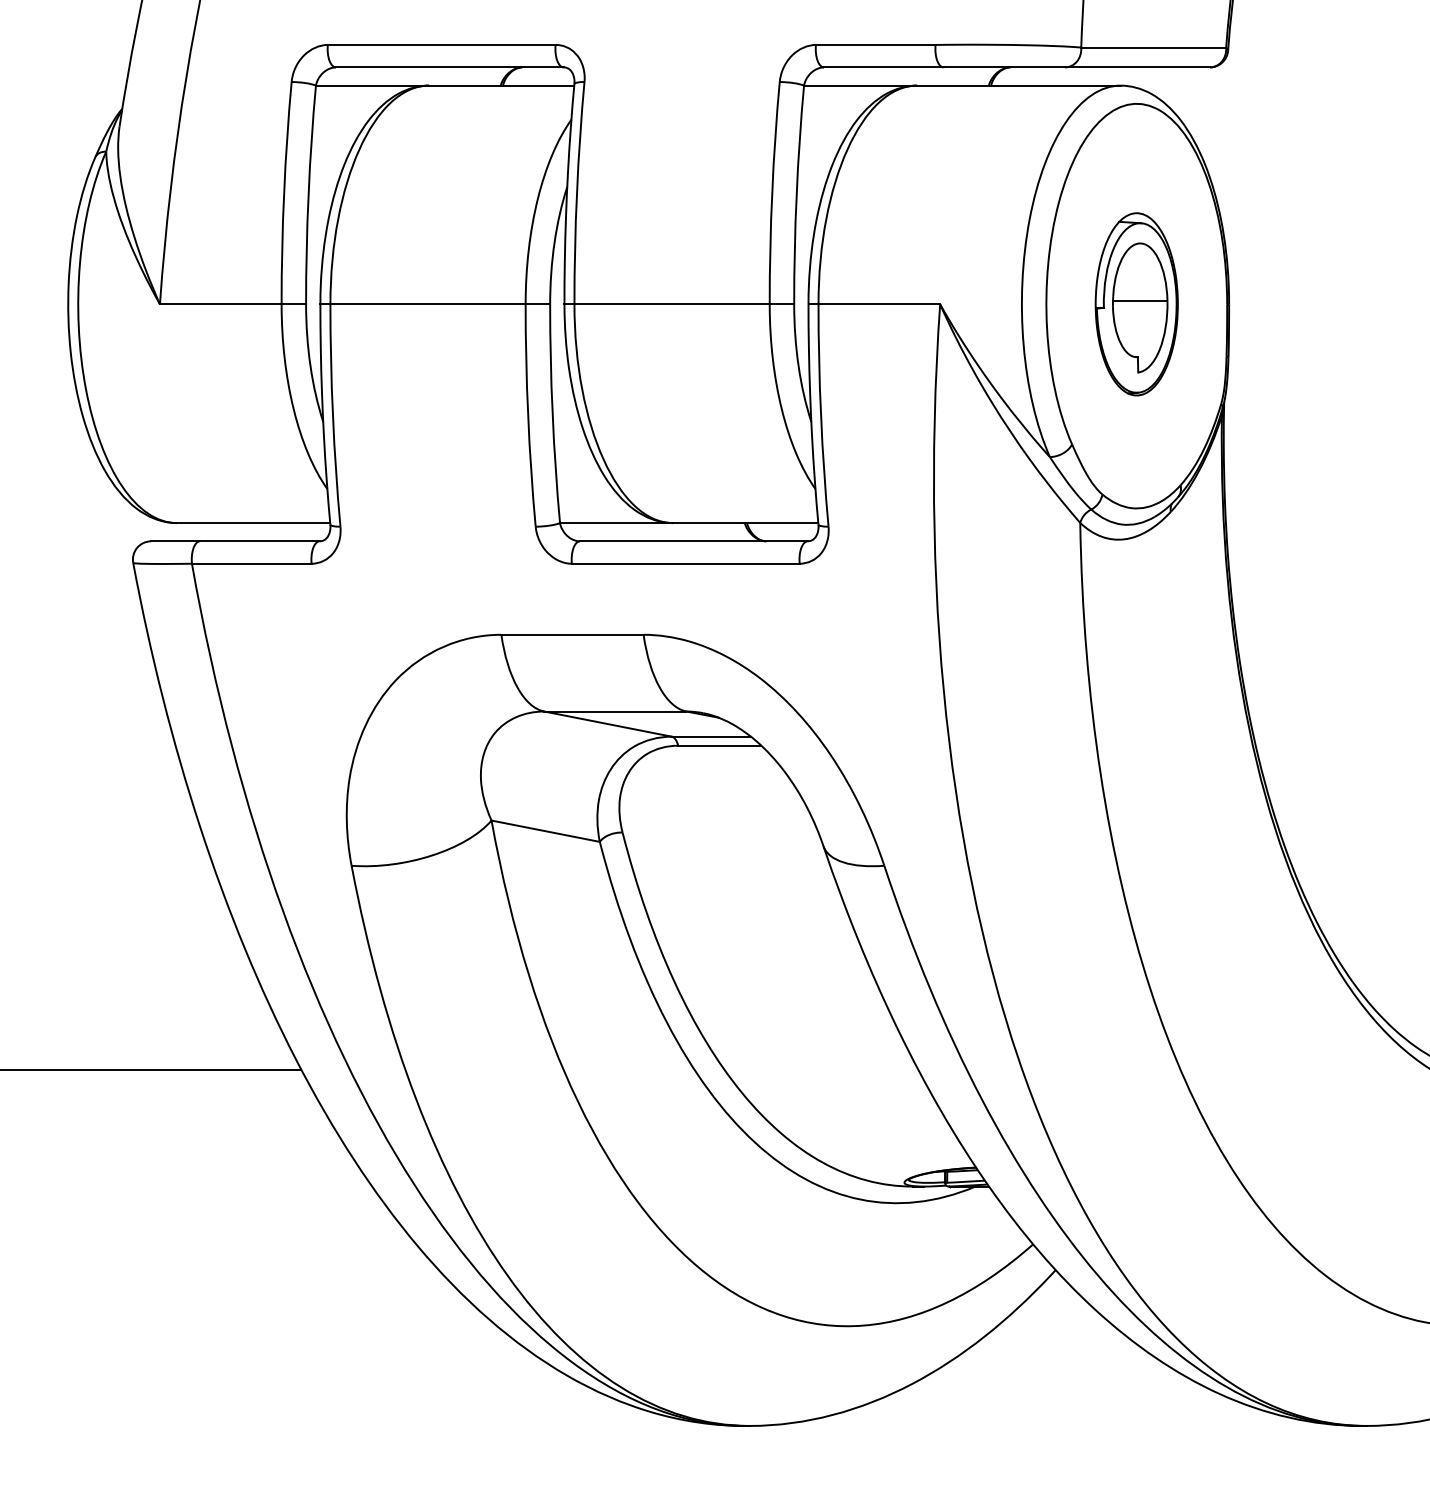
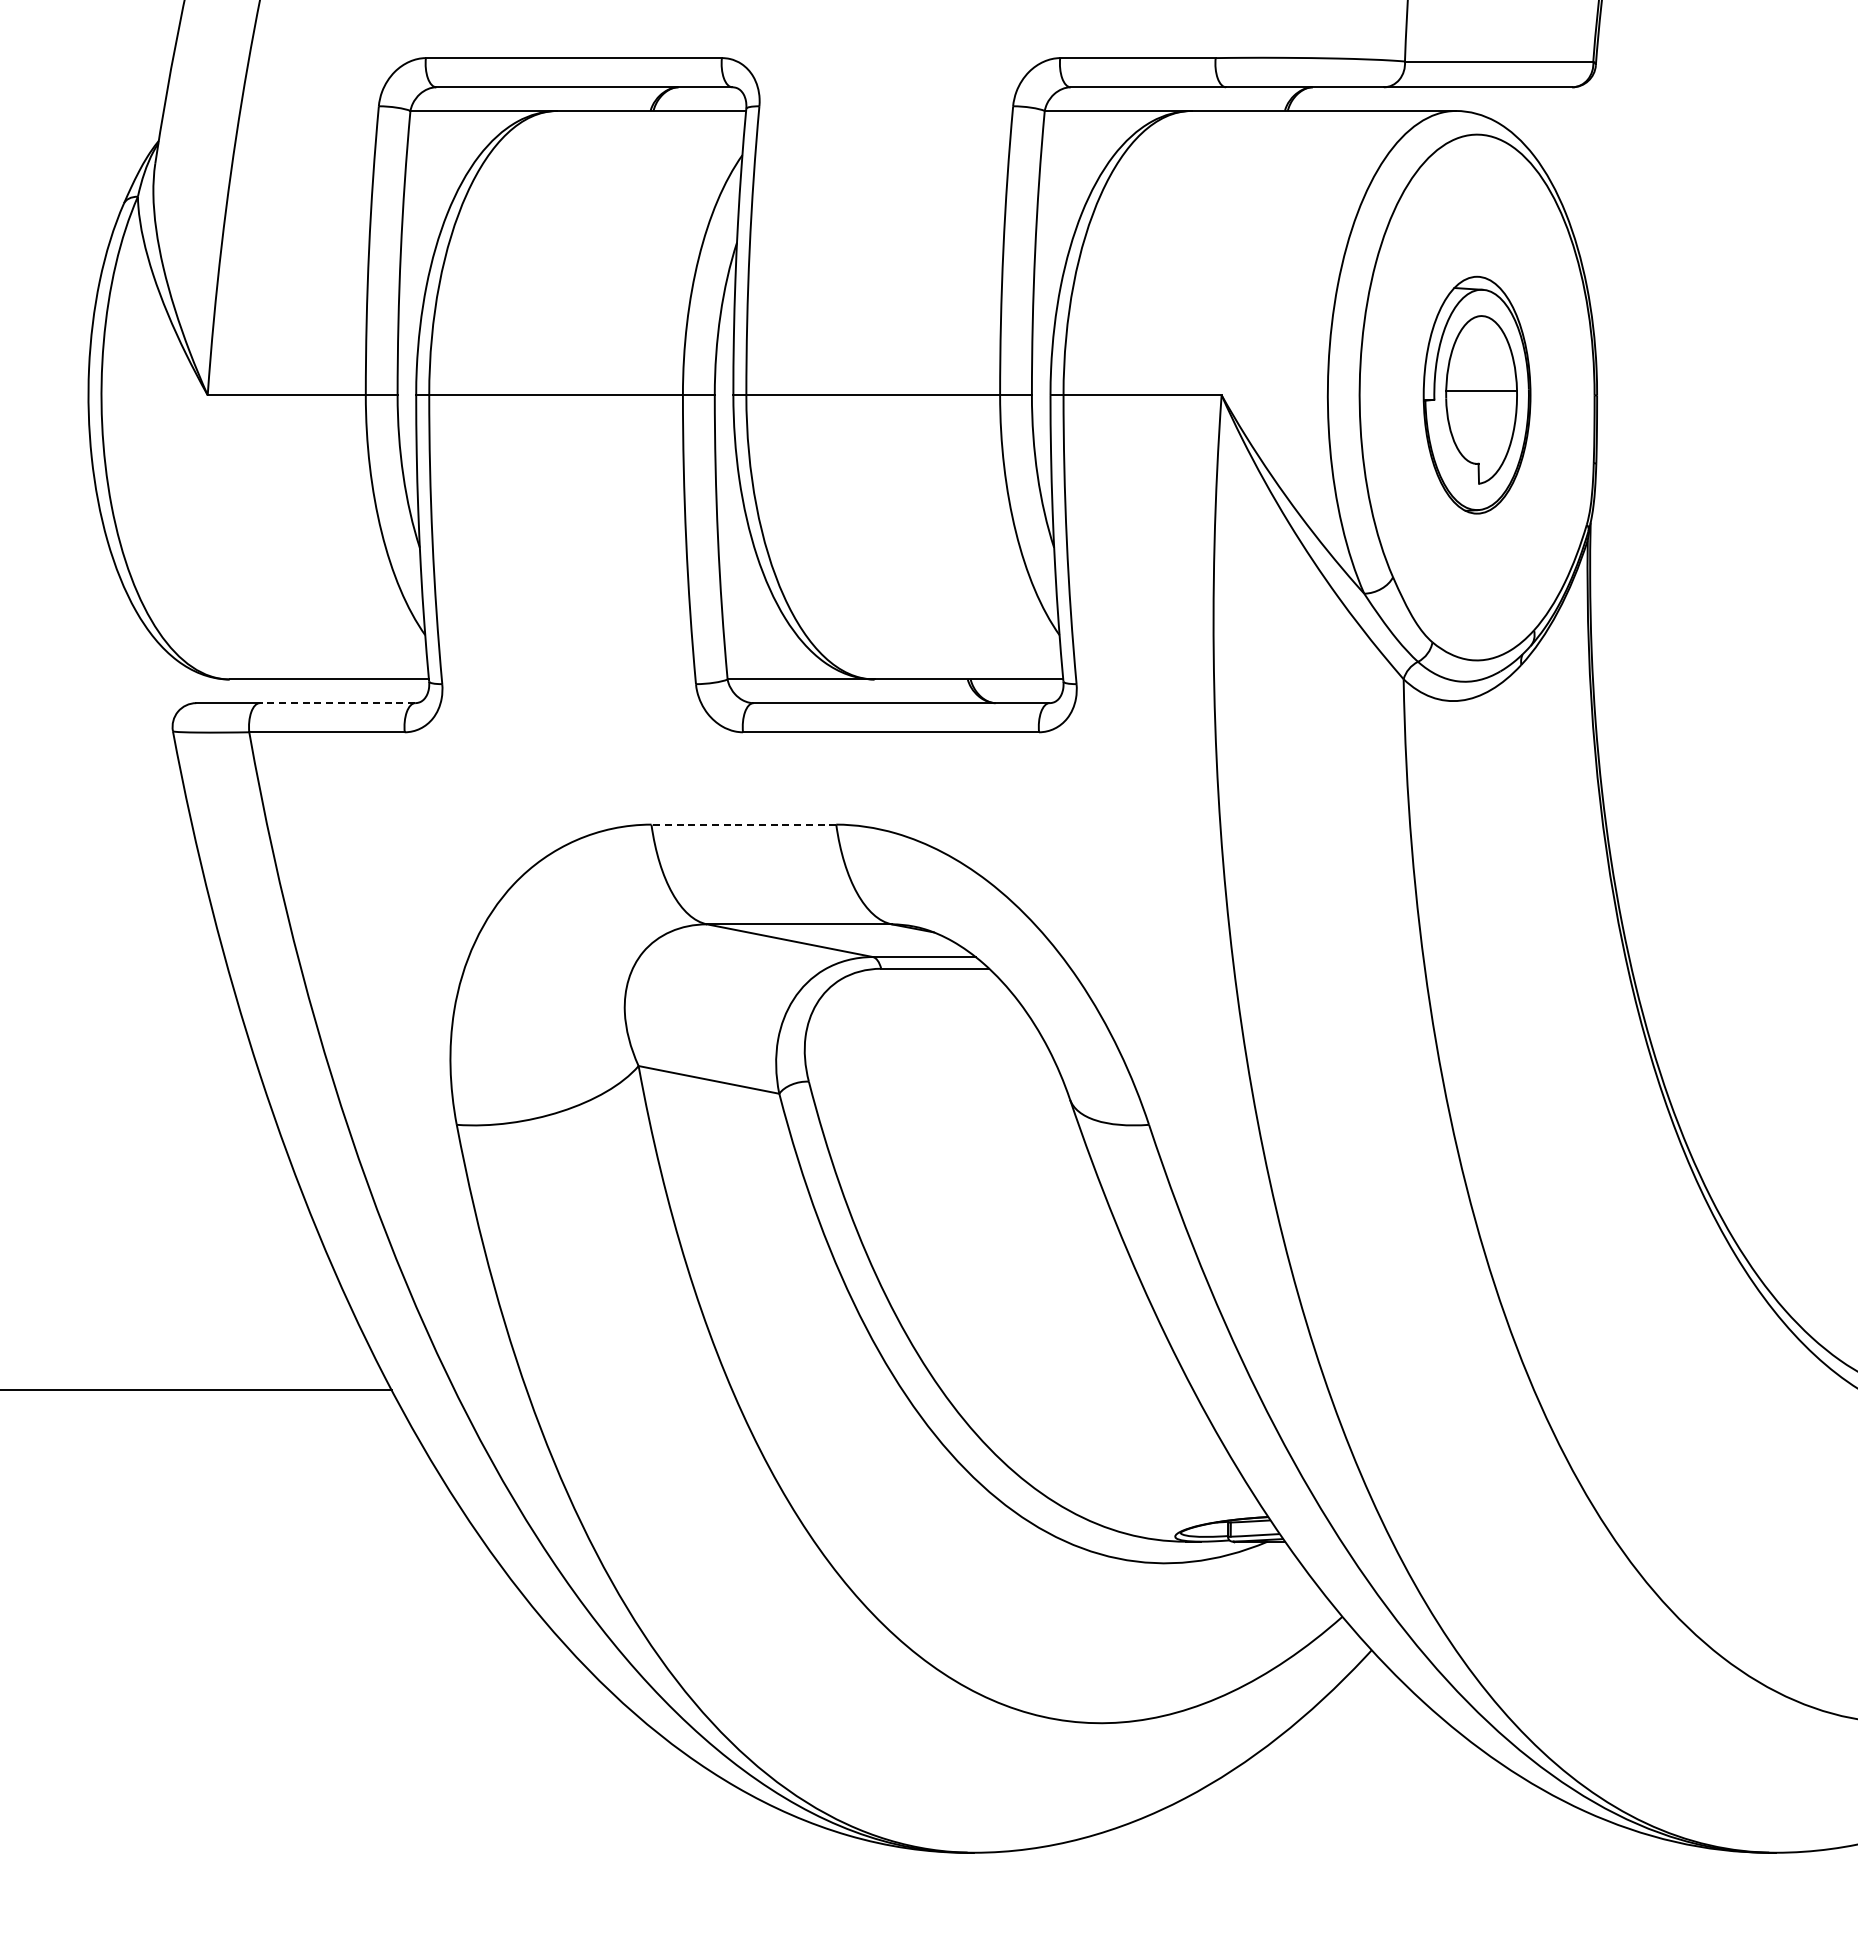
line: (259, 541) -> (337, 703), solid -> dashed
line: (572, 634) -> (743, 824), solid -> dashed

